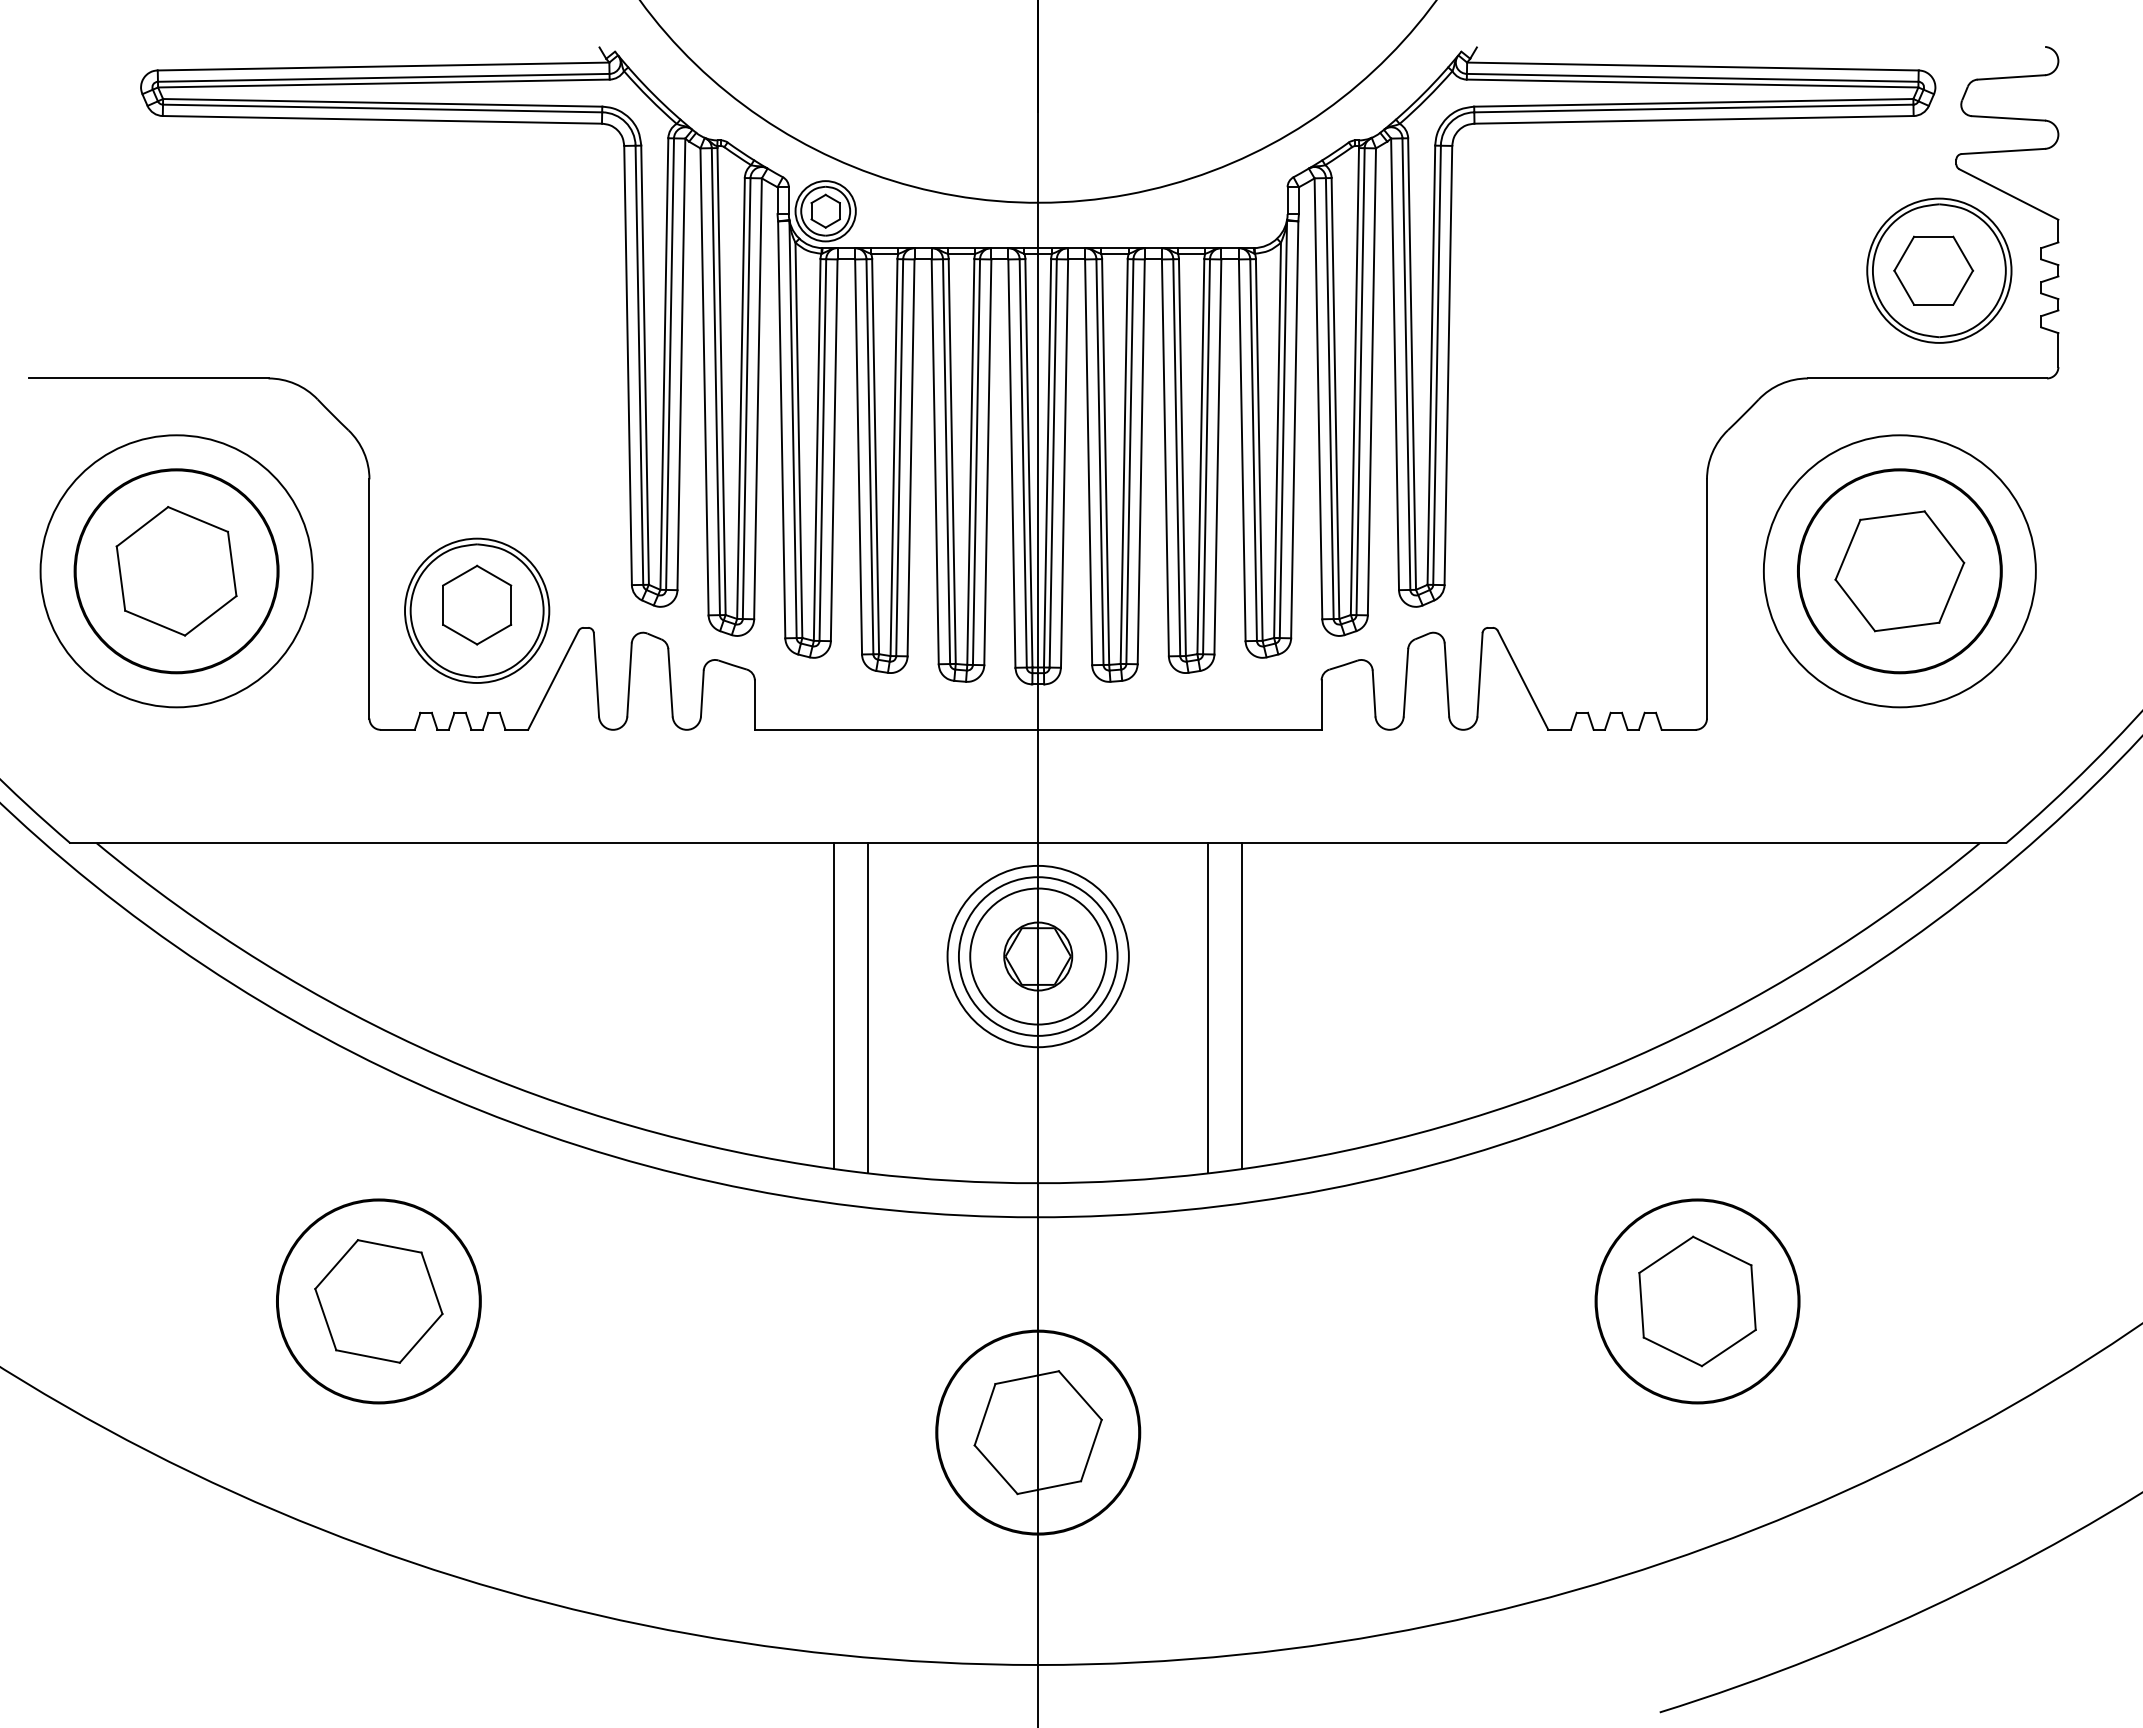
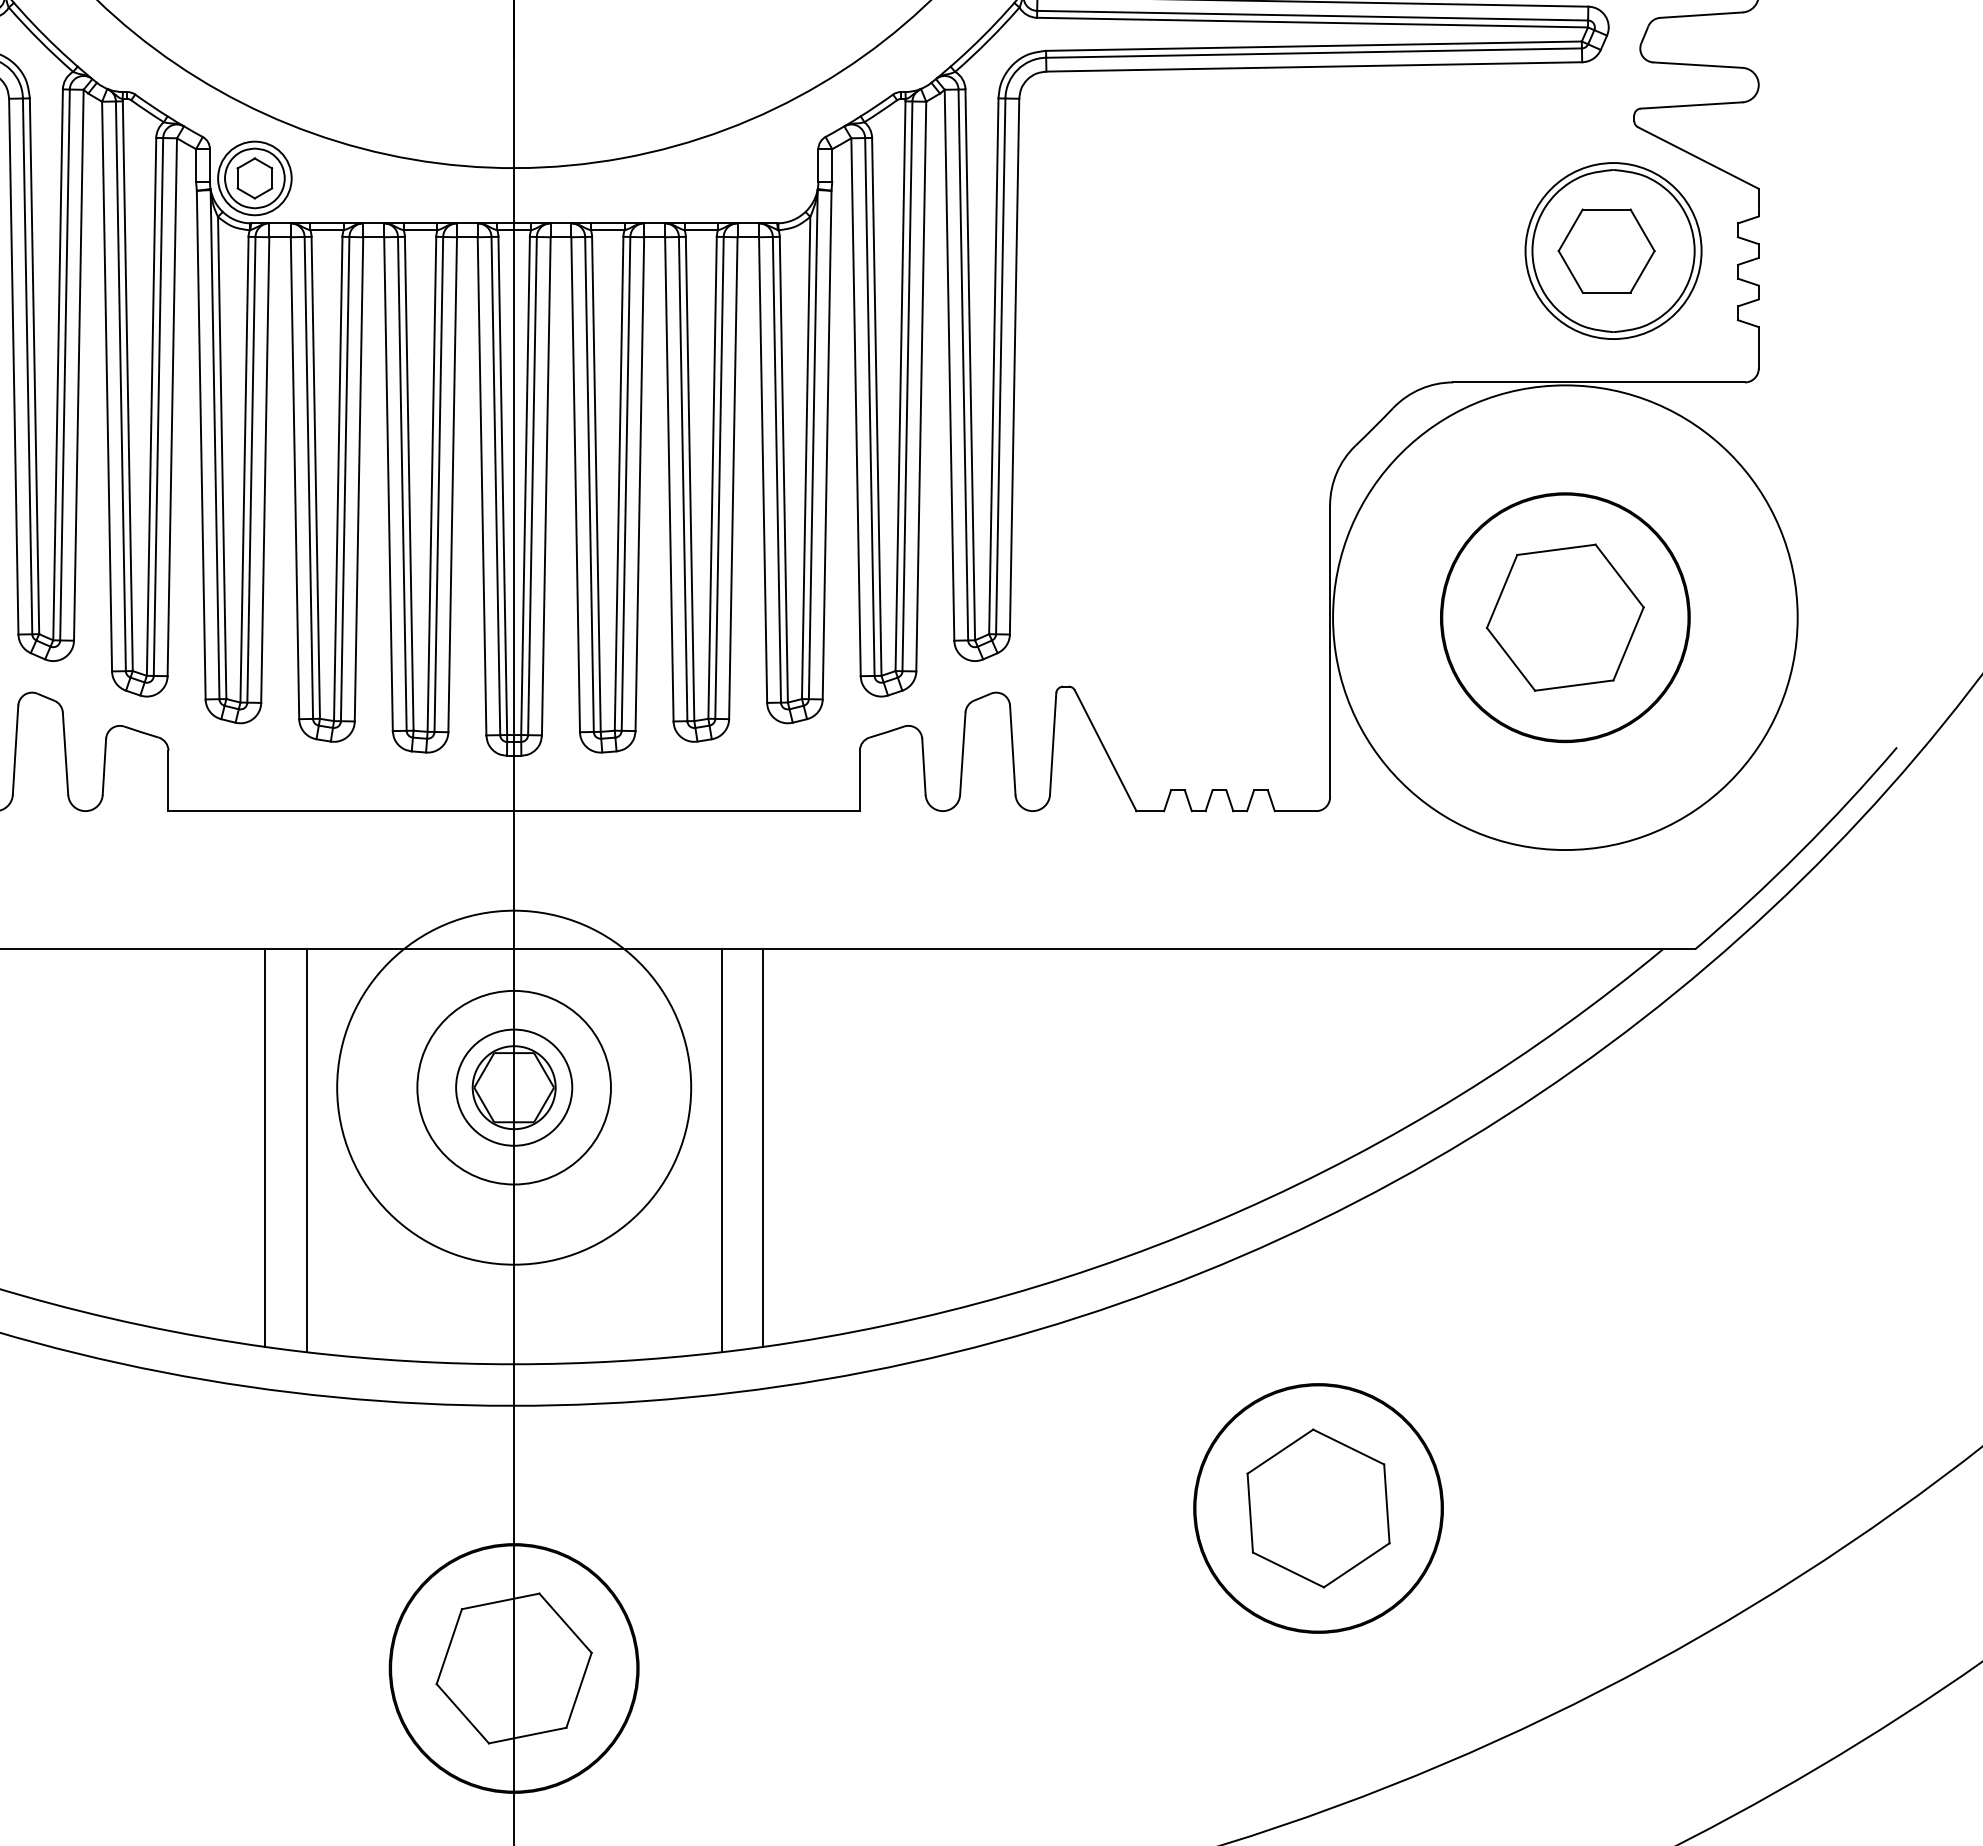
circle: (1899, 571) -> (1564, 617), size x1.4
circle: (1037, 956) -> (513, 1087), size x1.6
circle: (1038, 956) -> (514, 1087), size x0.7

